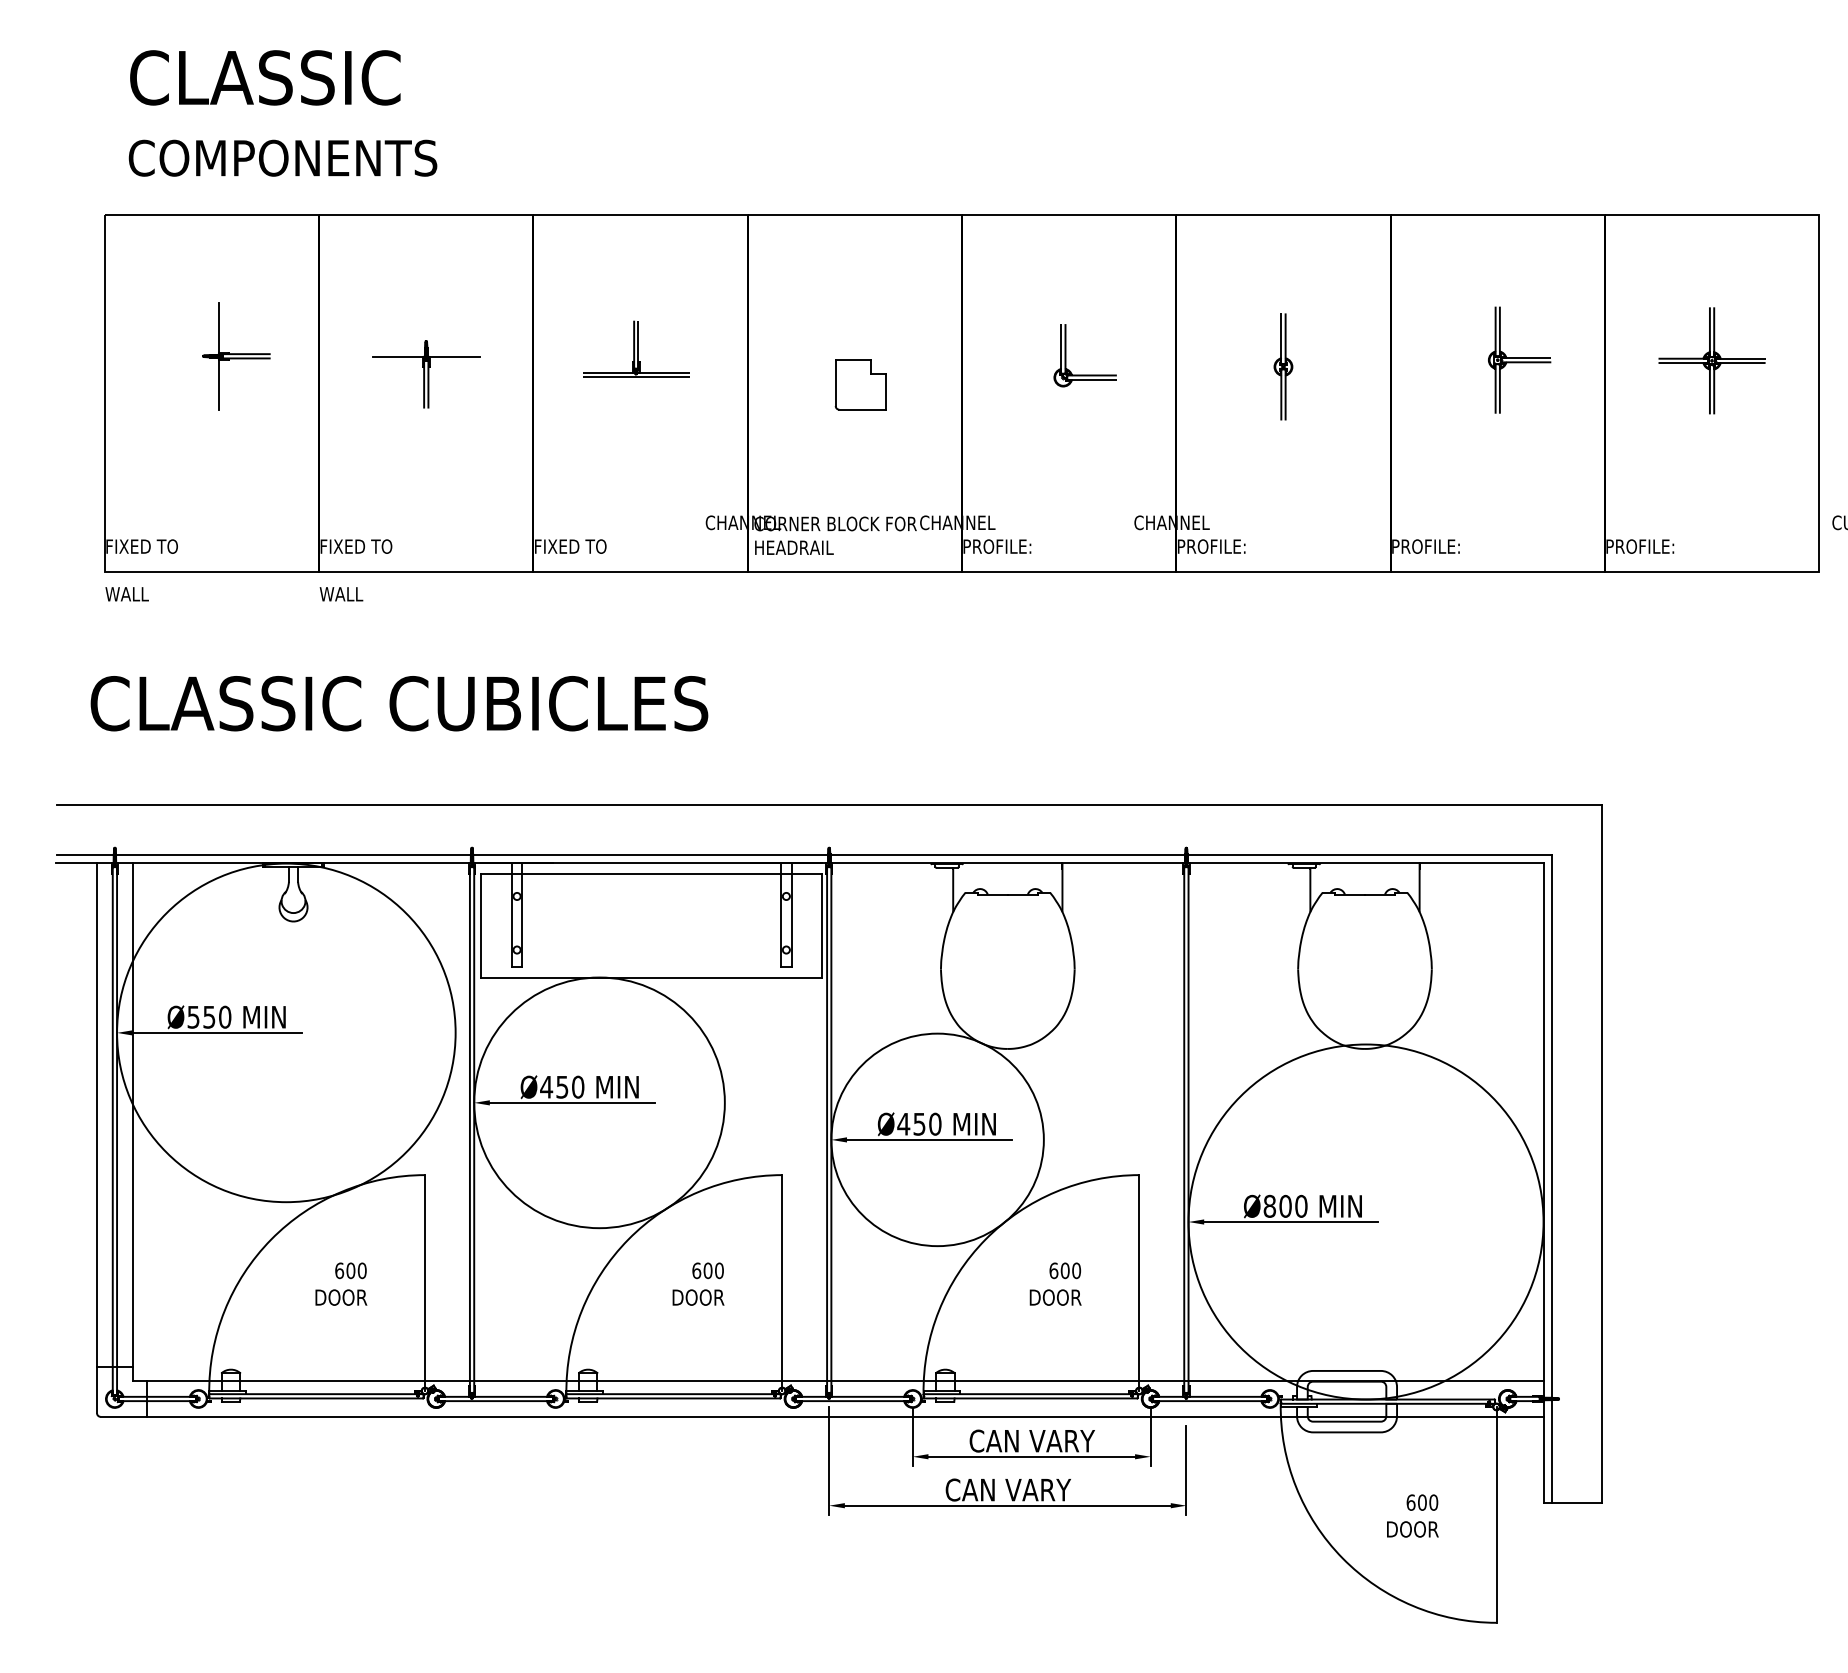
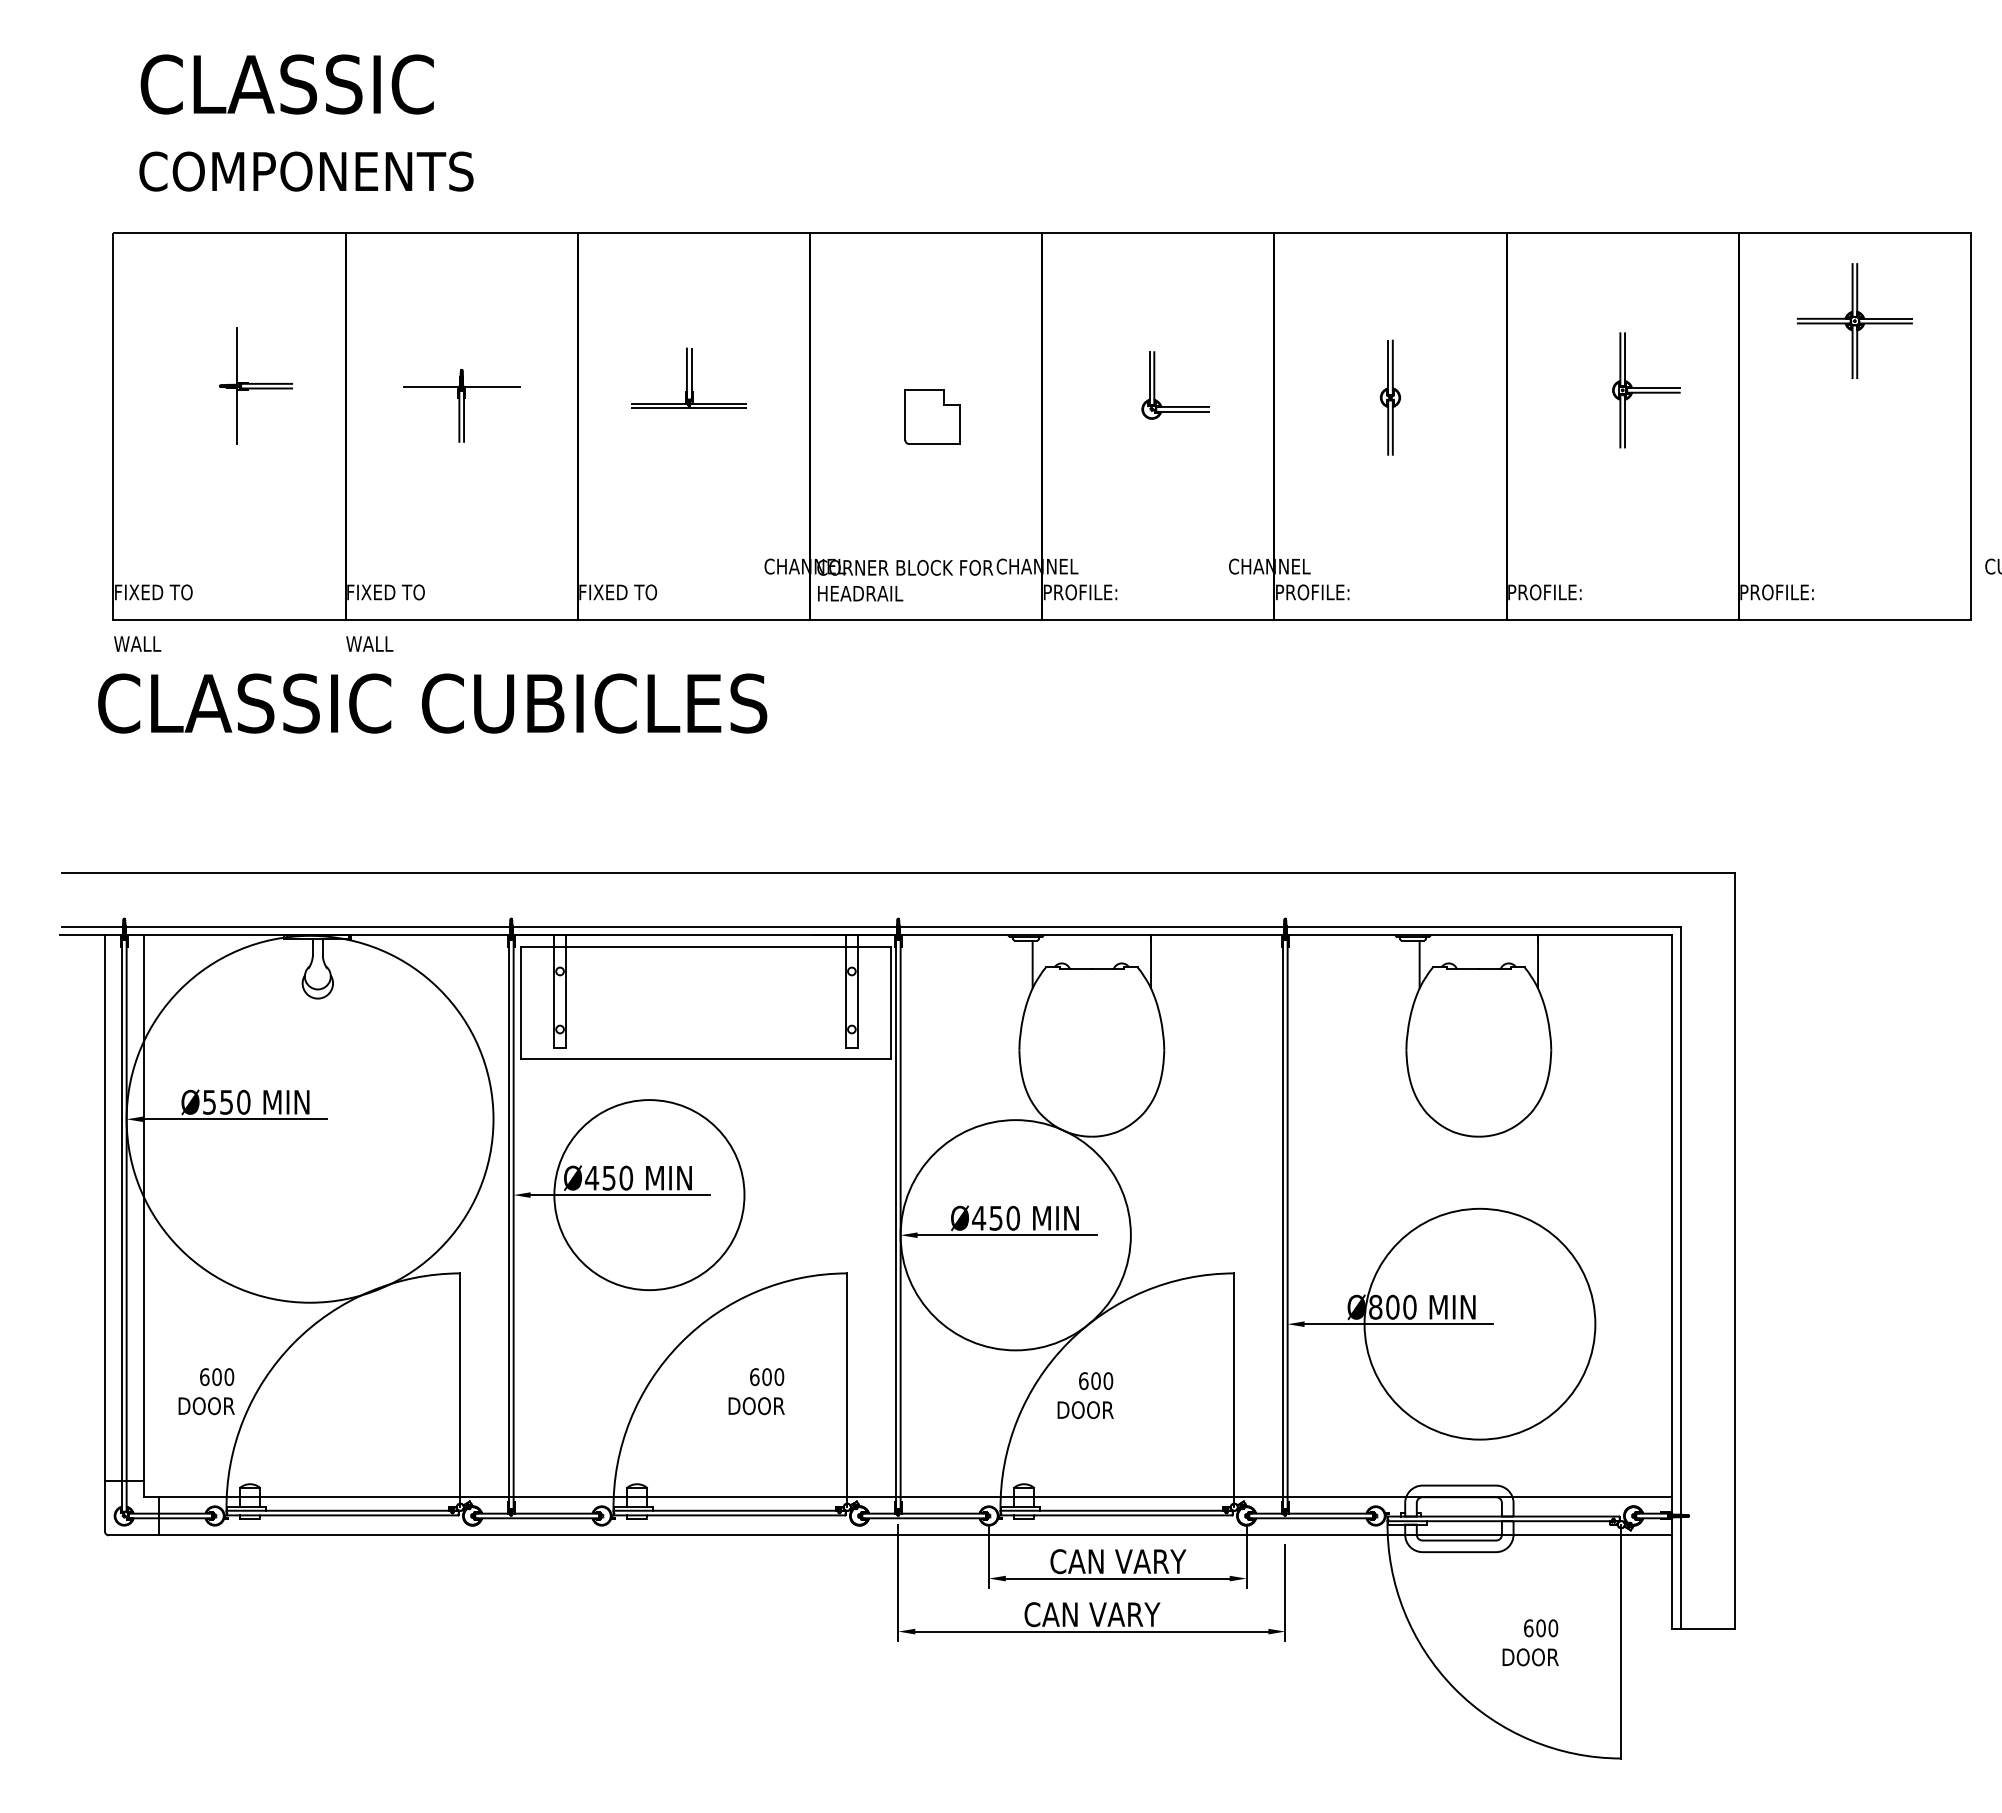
part: (1711, 360) -> (1854, 320), moved
text: (399, 703) -> (432, 703), moved
circle: (599, 1102) -> (649, 1194), size x0.7
circle: (1365, 1221) -> (1479, 1323), size x0.6
text: (341, 1284) -> (206, 1391), moved
text: (1055, 1284) -> (1085, 1395), moved

